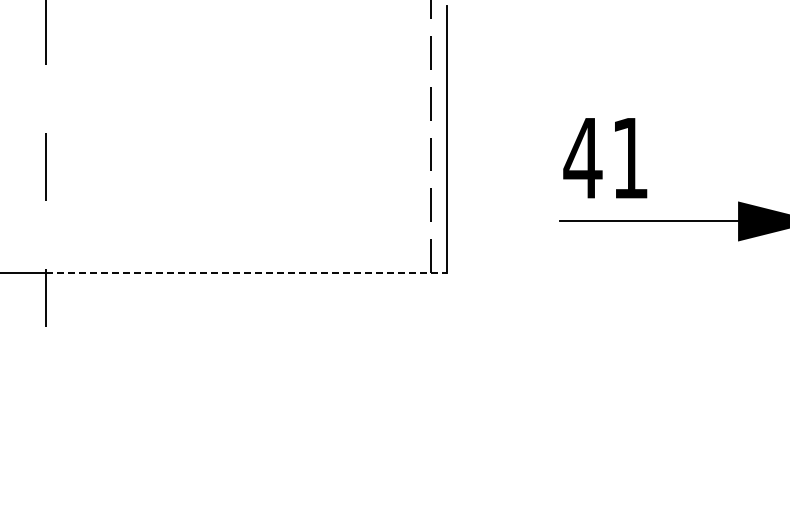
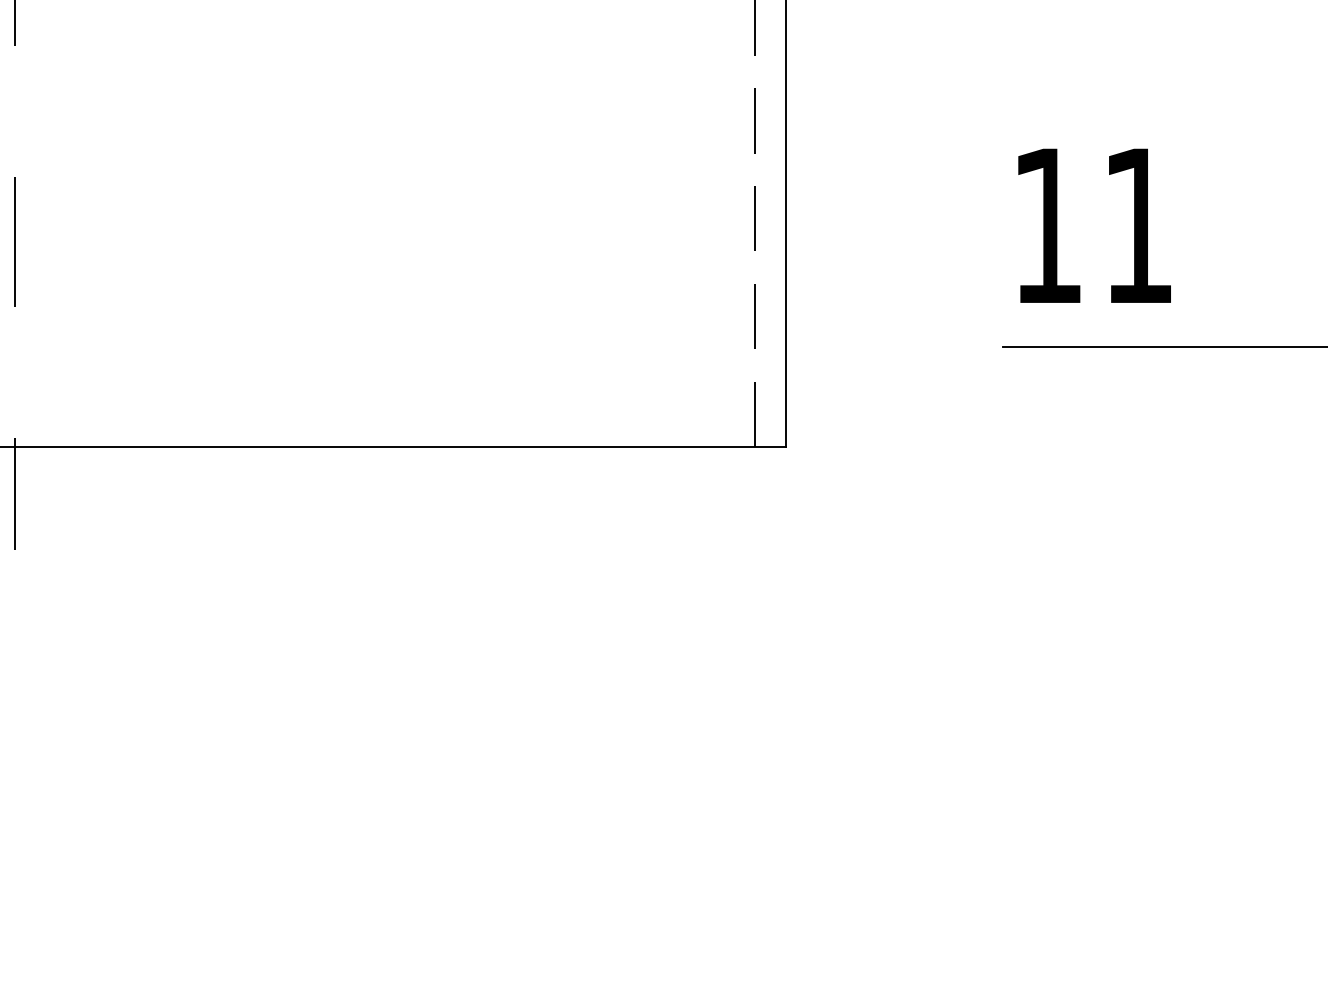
text: (582, 158) -> (1046, 226), 41 -> 11
line: (246, 273) -> (400, 447), dashed -> solid

